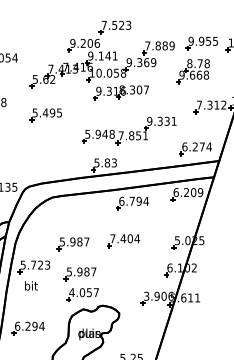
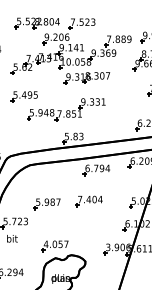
part: (60, 27) -> (36, 23), added
part: (129, 130) -> (66, 109), moved
part: (79, 274) -> (52, 229), removed

